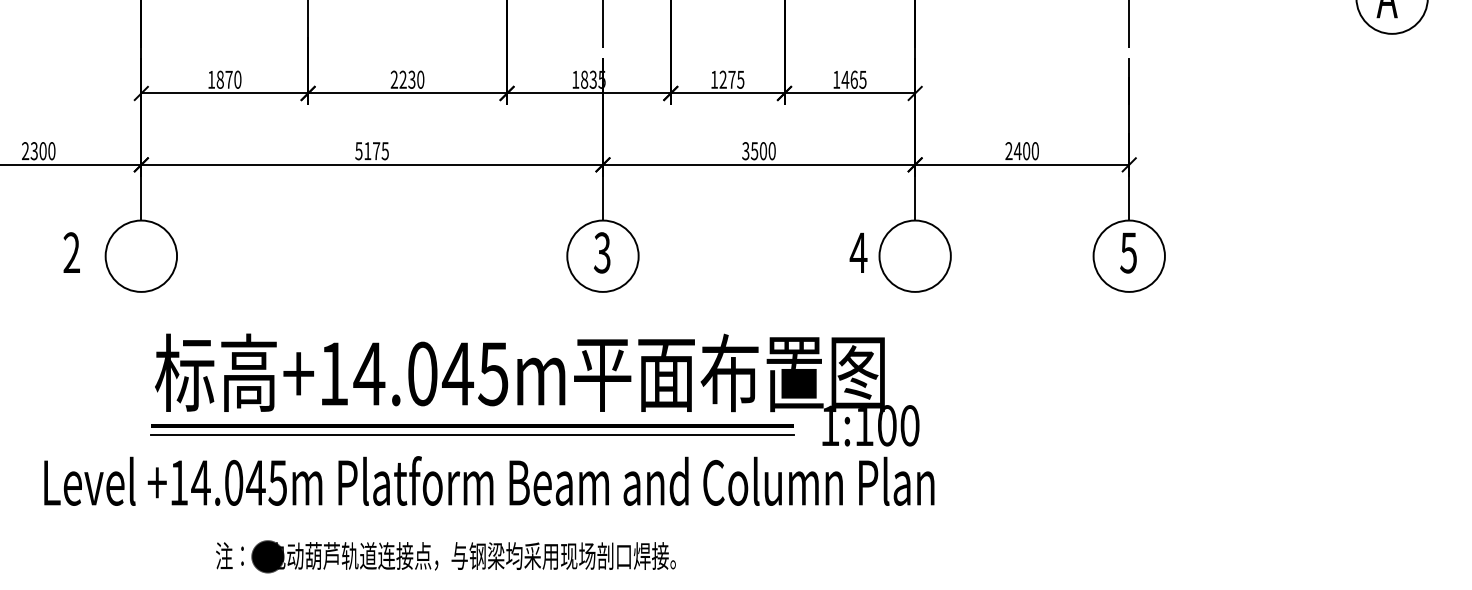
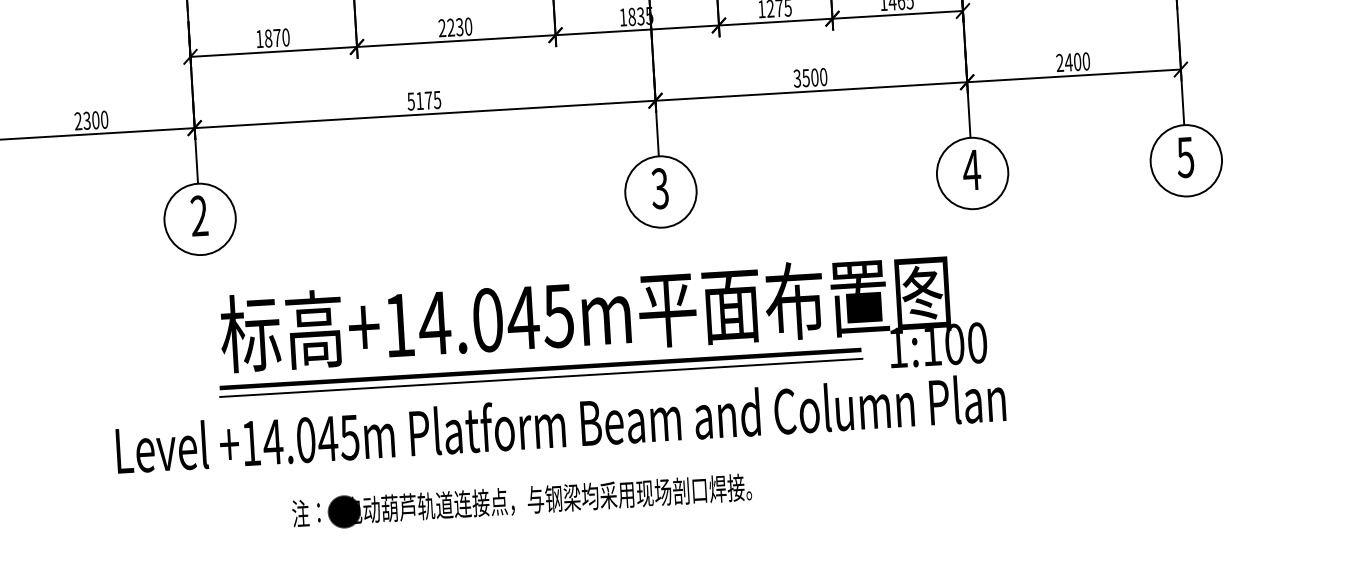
text: (71, 252) -> (199, 215), moved
text: (858, 252) -> (971, 169), moved

